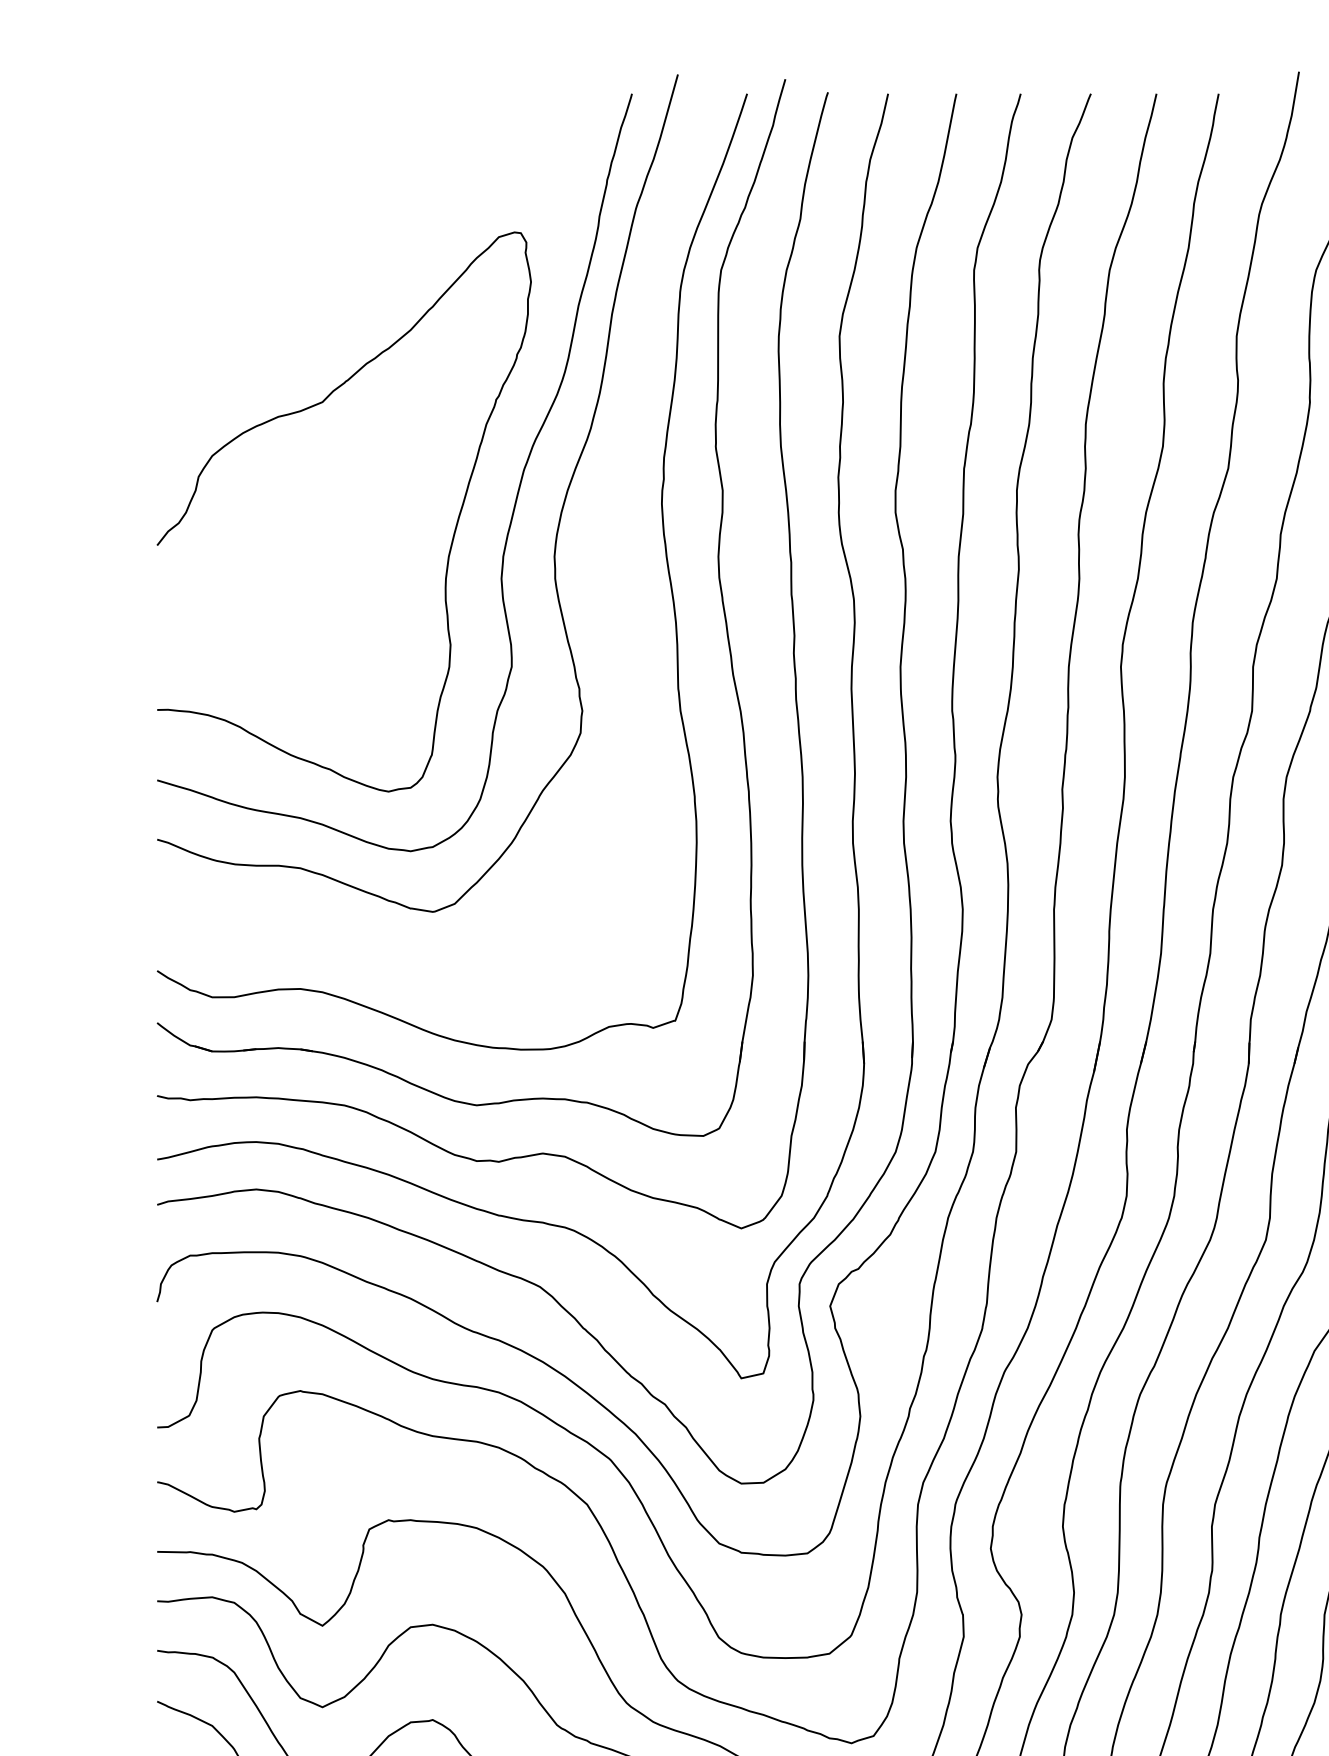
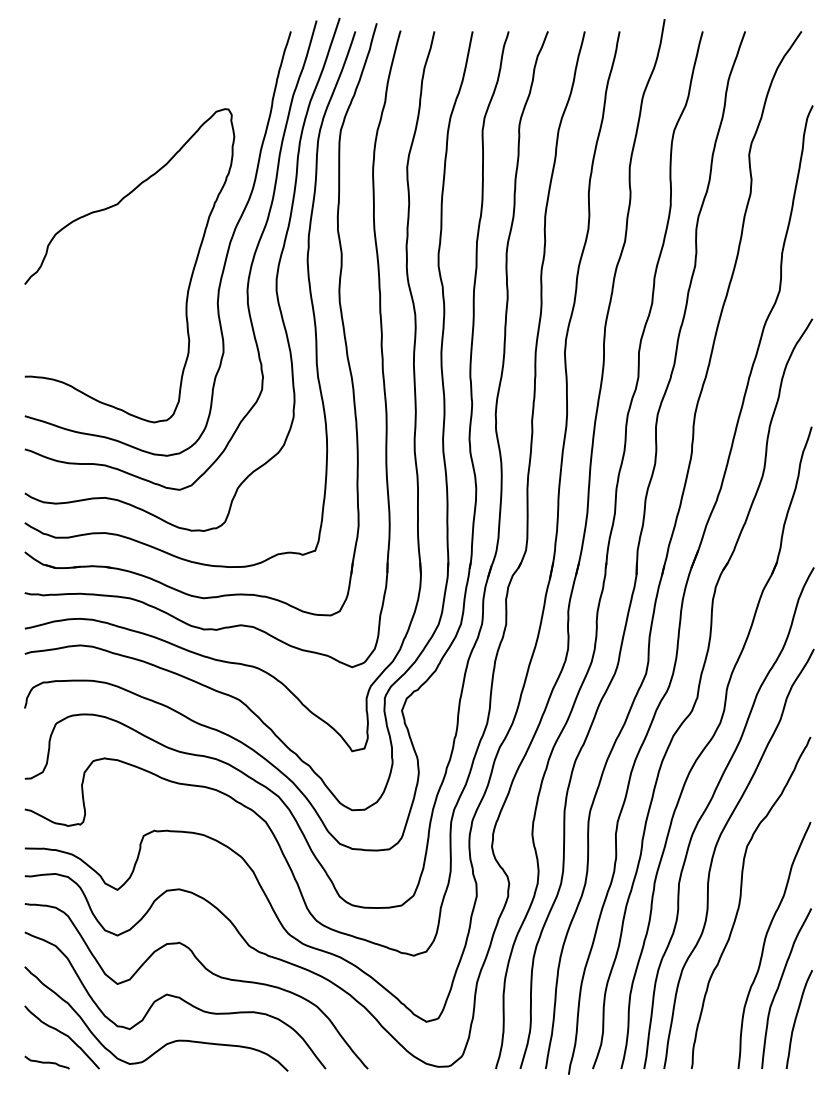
curve: (604, 534) -> (275, 278), added

